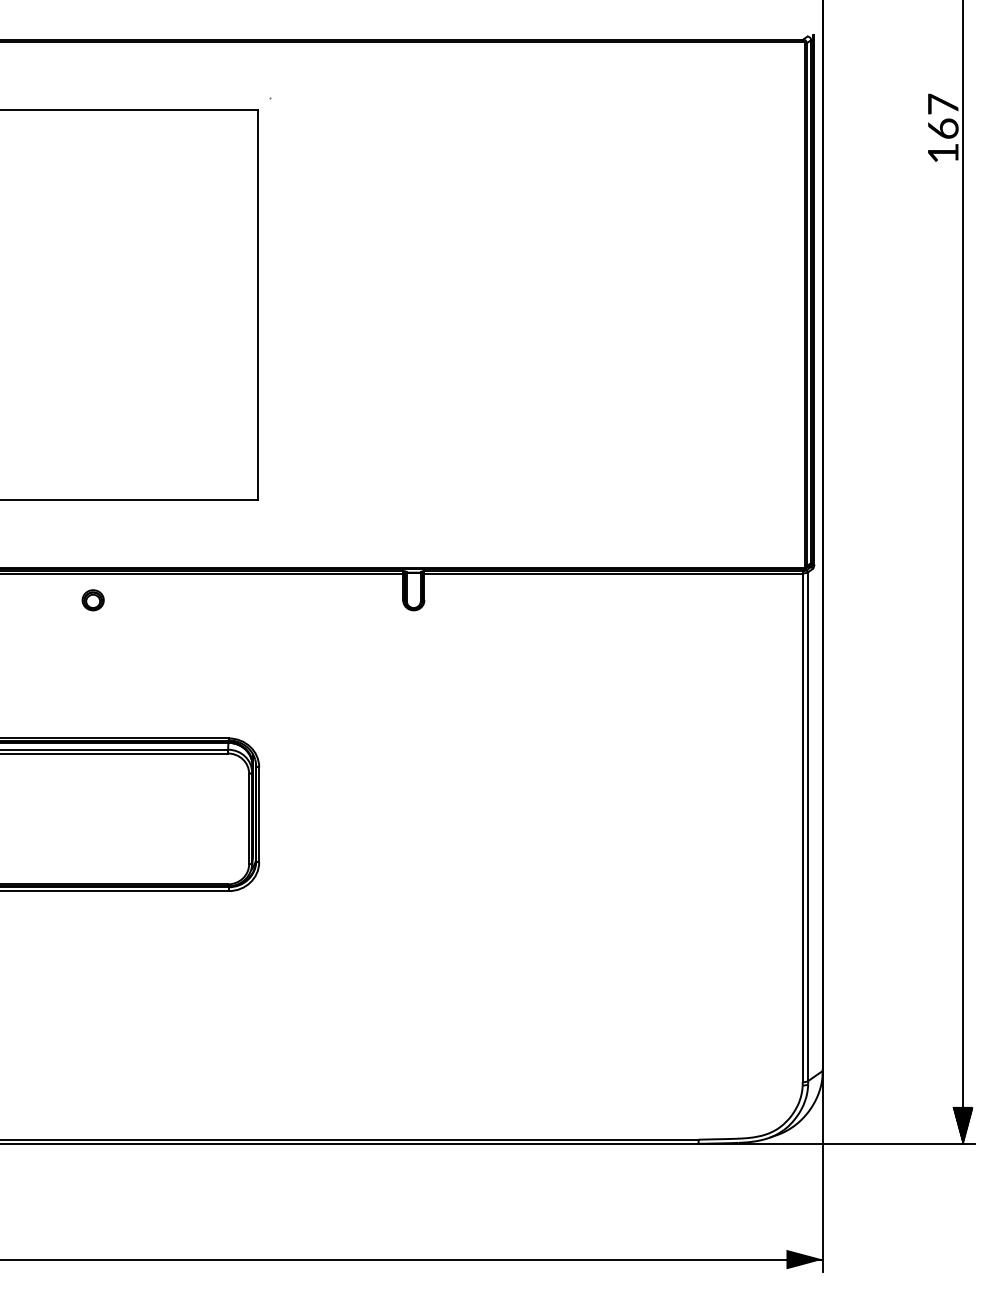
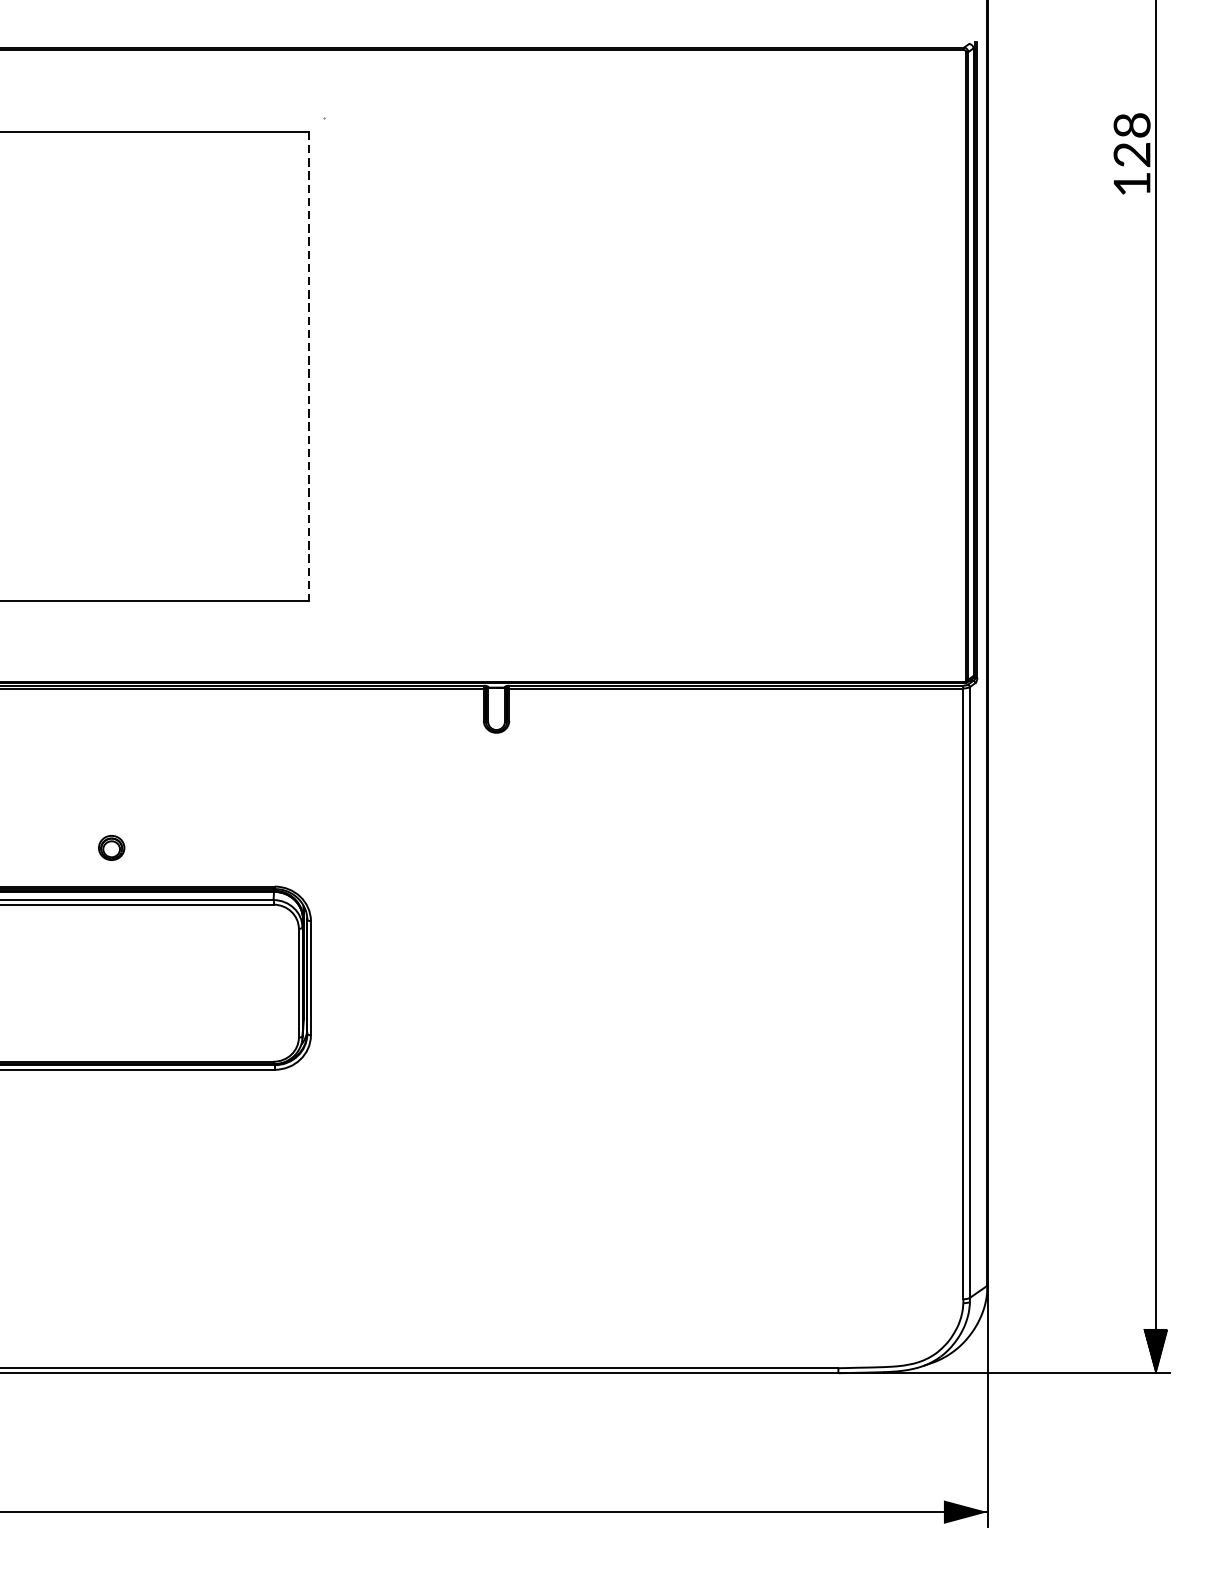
text: (942, 116) -> (1131, 139), 167 -> 128
line: (257, 305) -> (308, 366), solid -> dashed
part: (92, 600) -> (110, 848), moved

